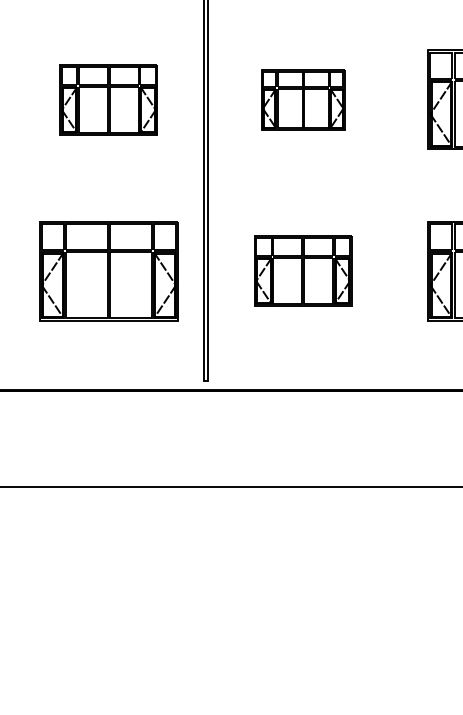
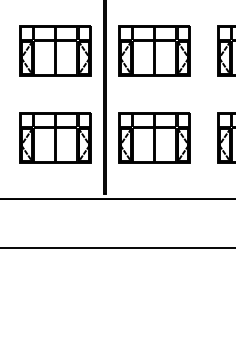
part: (108, 99) -> (55, 50), size x1.43
part: (303, 99) -> (154, 50), size x1.67
part: (303, 270) -> (154, 137), size x1.43

